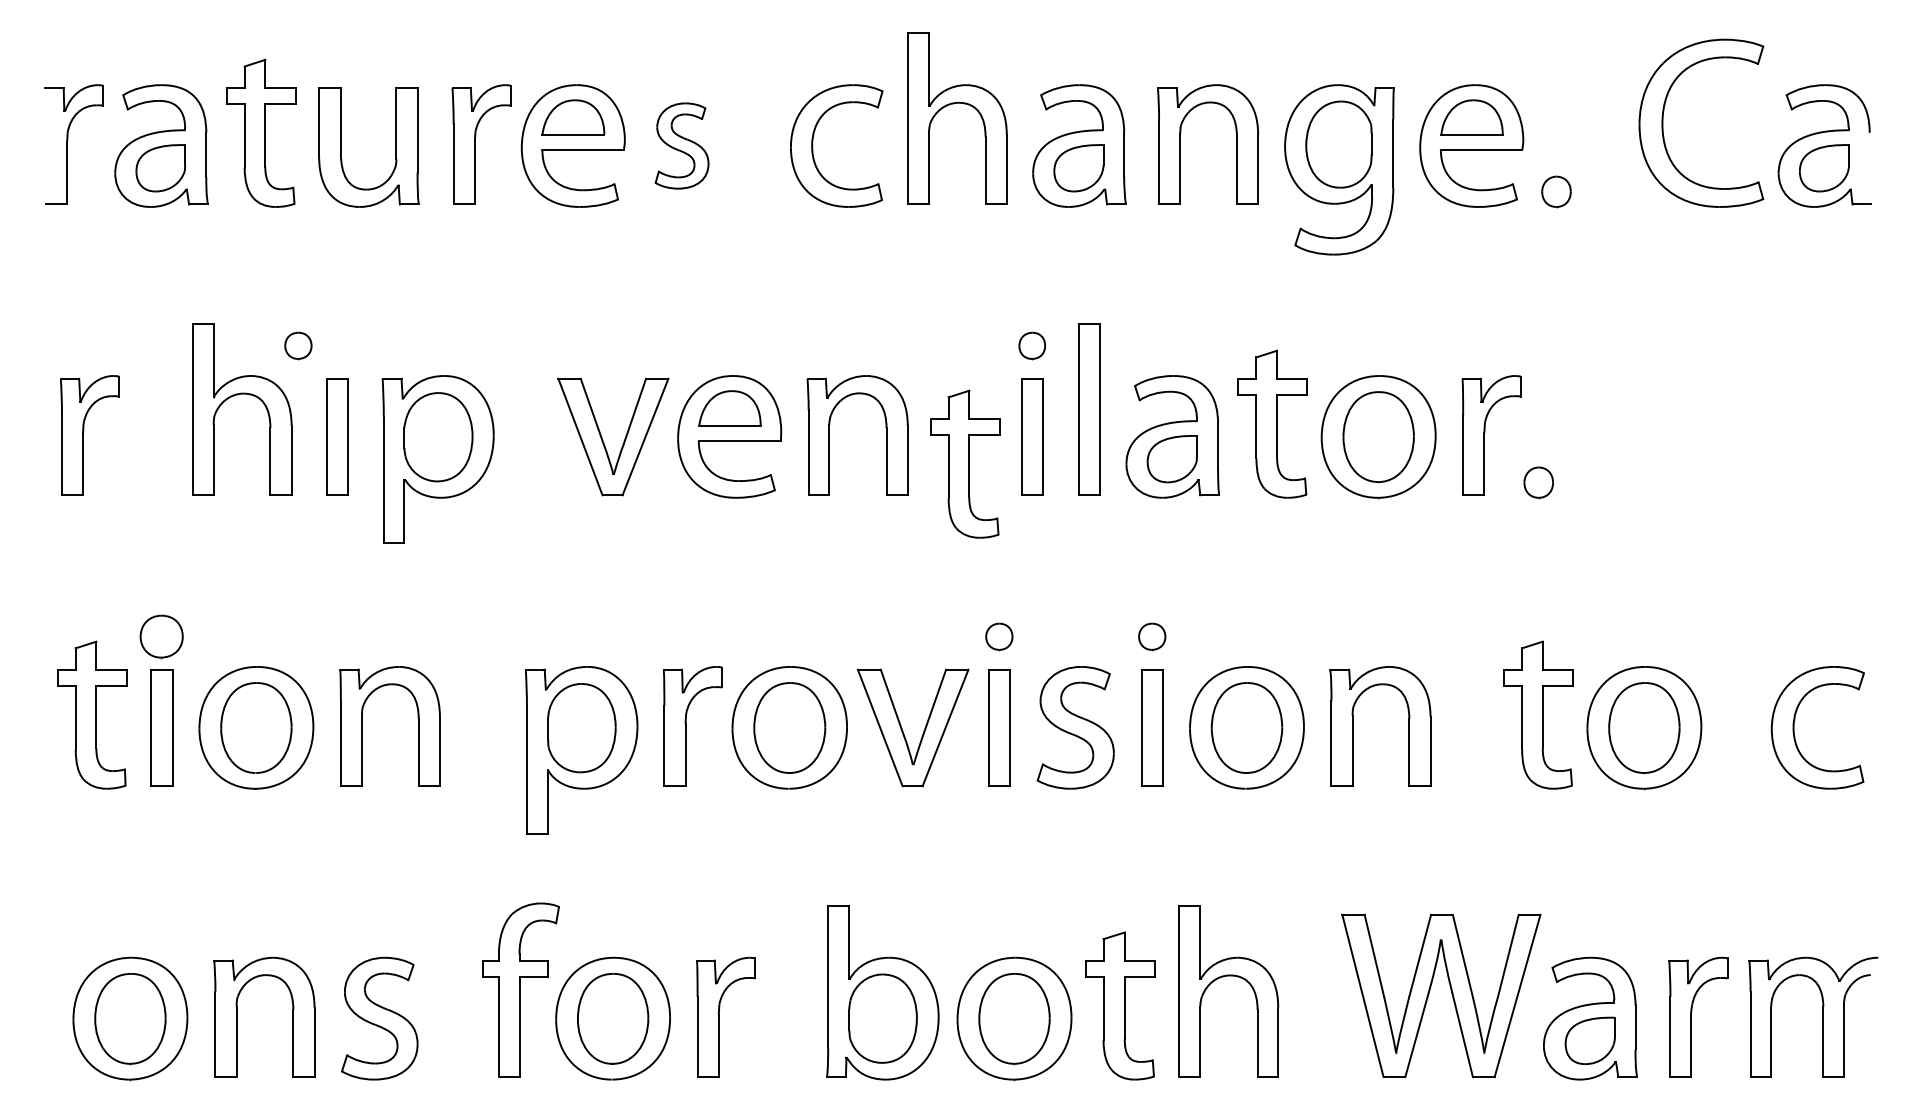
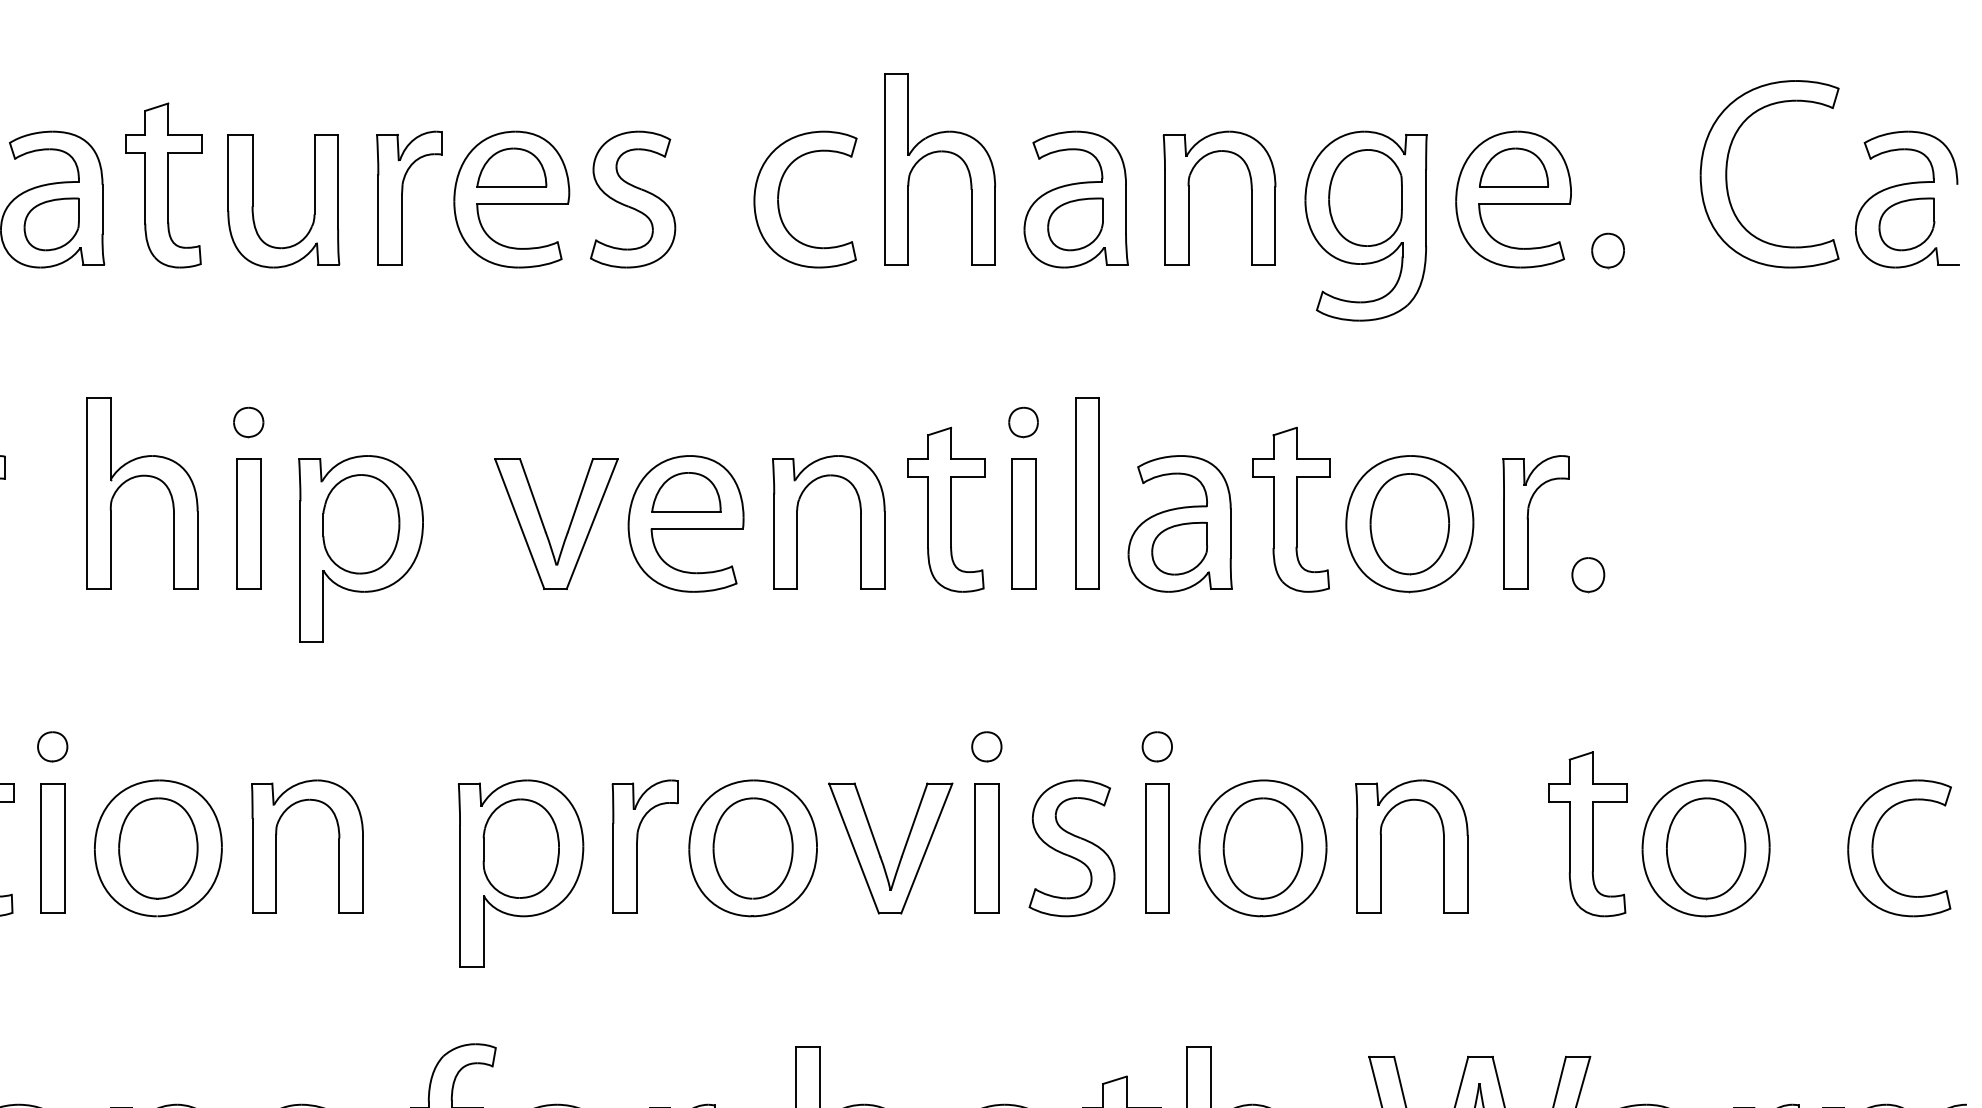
part: (681, 145) -> (632, 198), size x1.43
part: (298, 345) -> (248, 422), moved
part: (965, 463) -> (946, 508), moved
part: (161, 636) -> (52, 746), size x0.62

